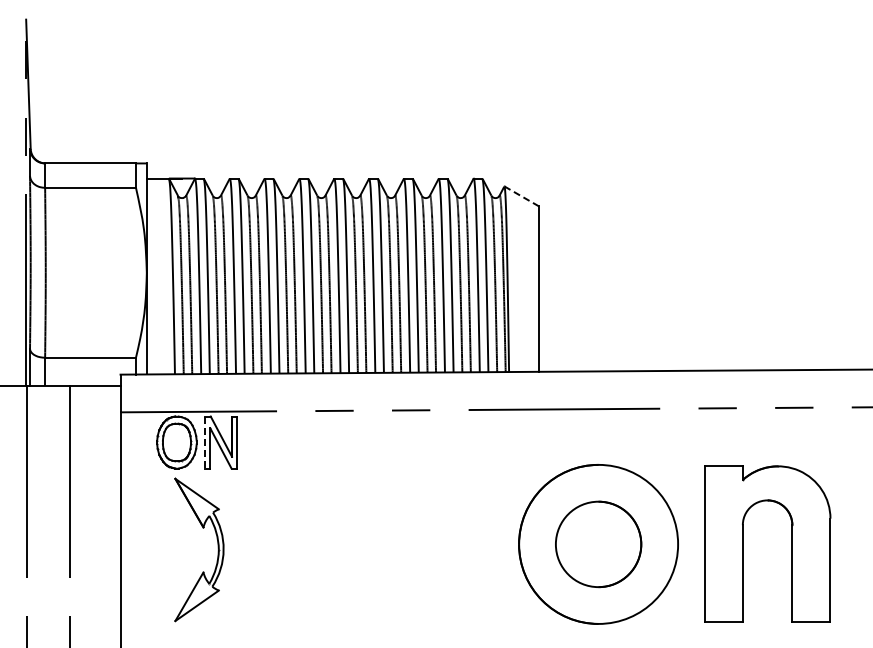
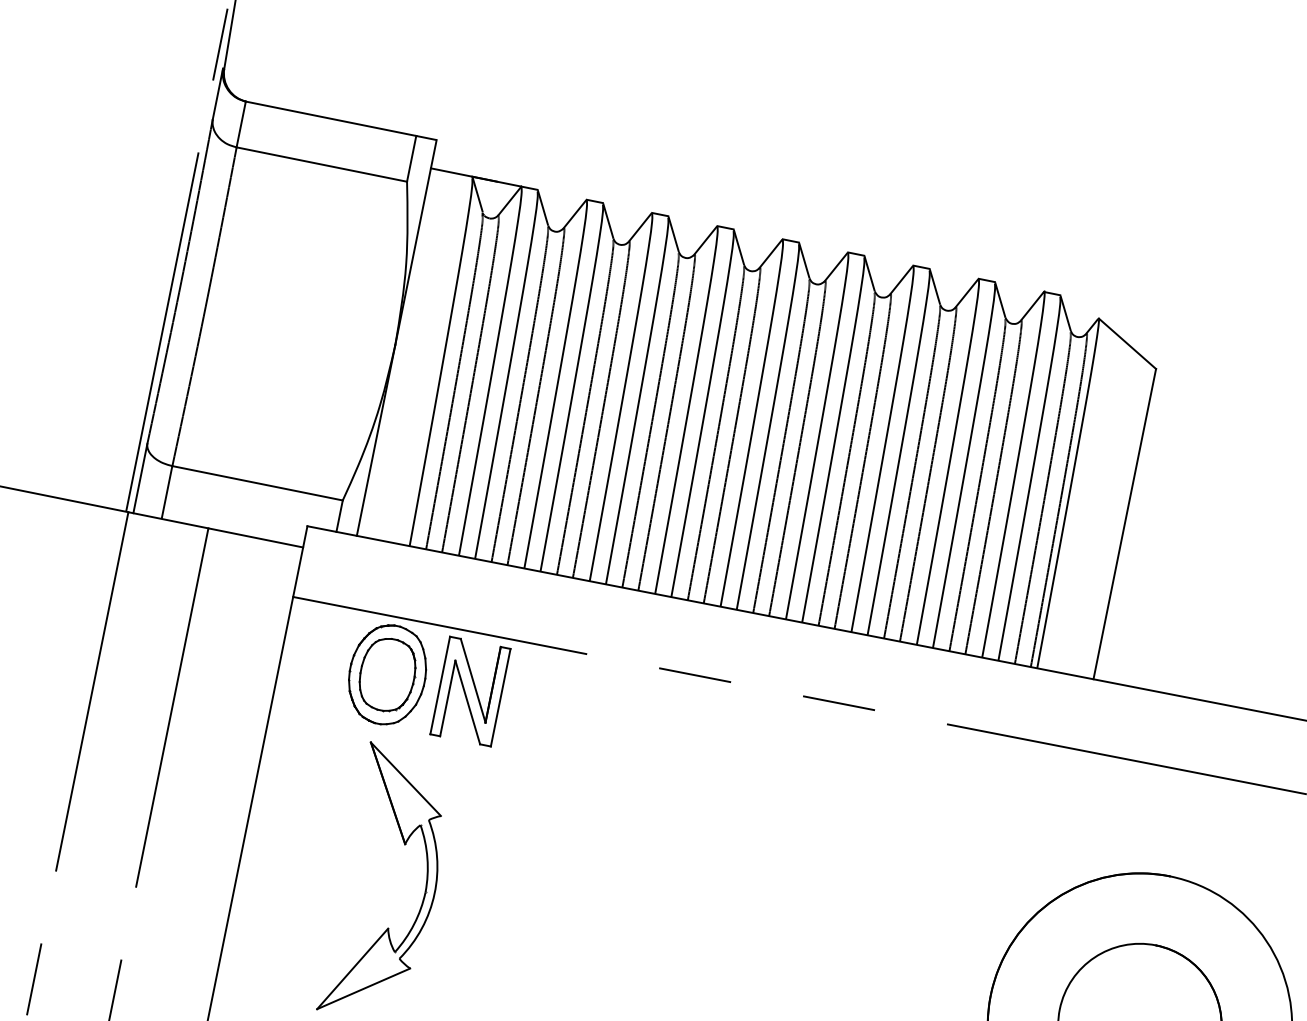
line: (521, 196) -> (1126, 343), dashed -> solid
line: (205, 443) -> (440, 687), dashed -> solid

